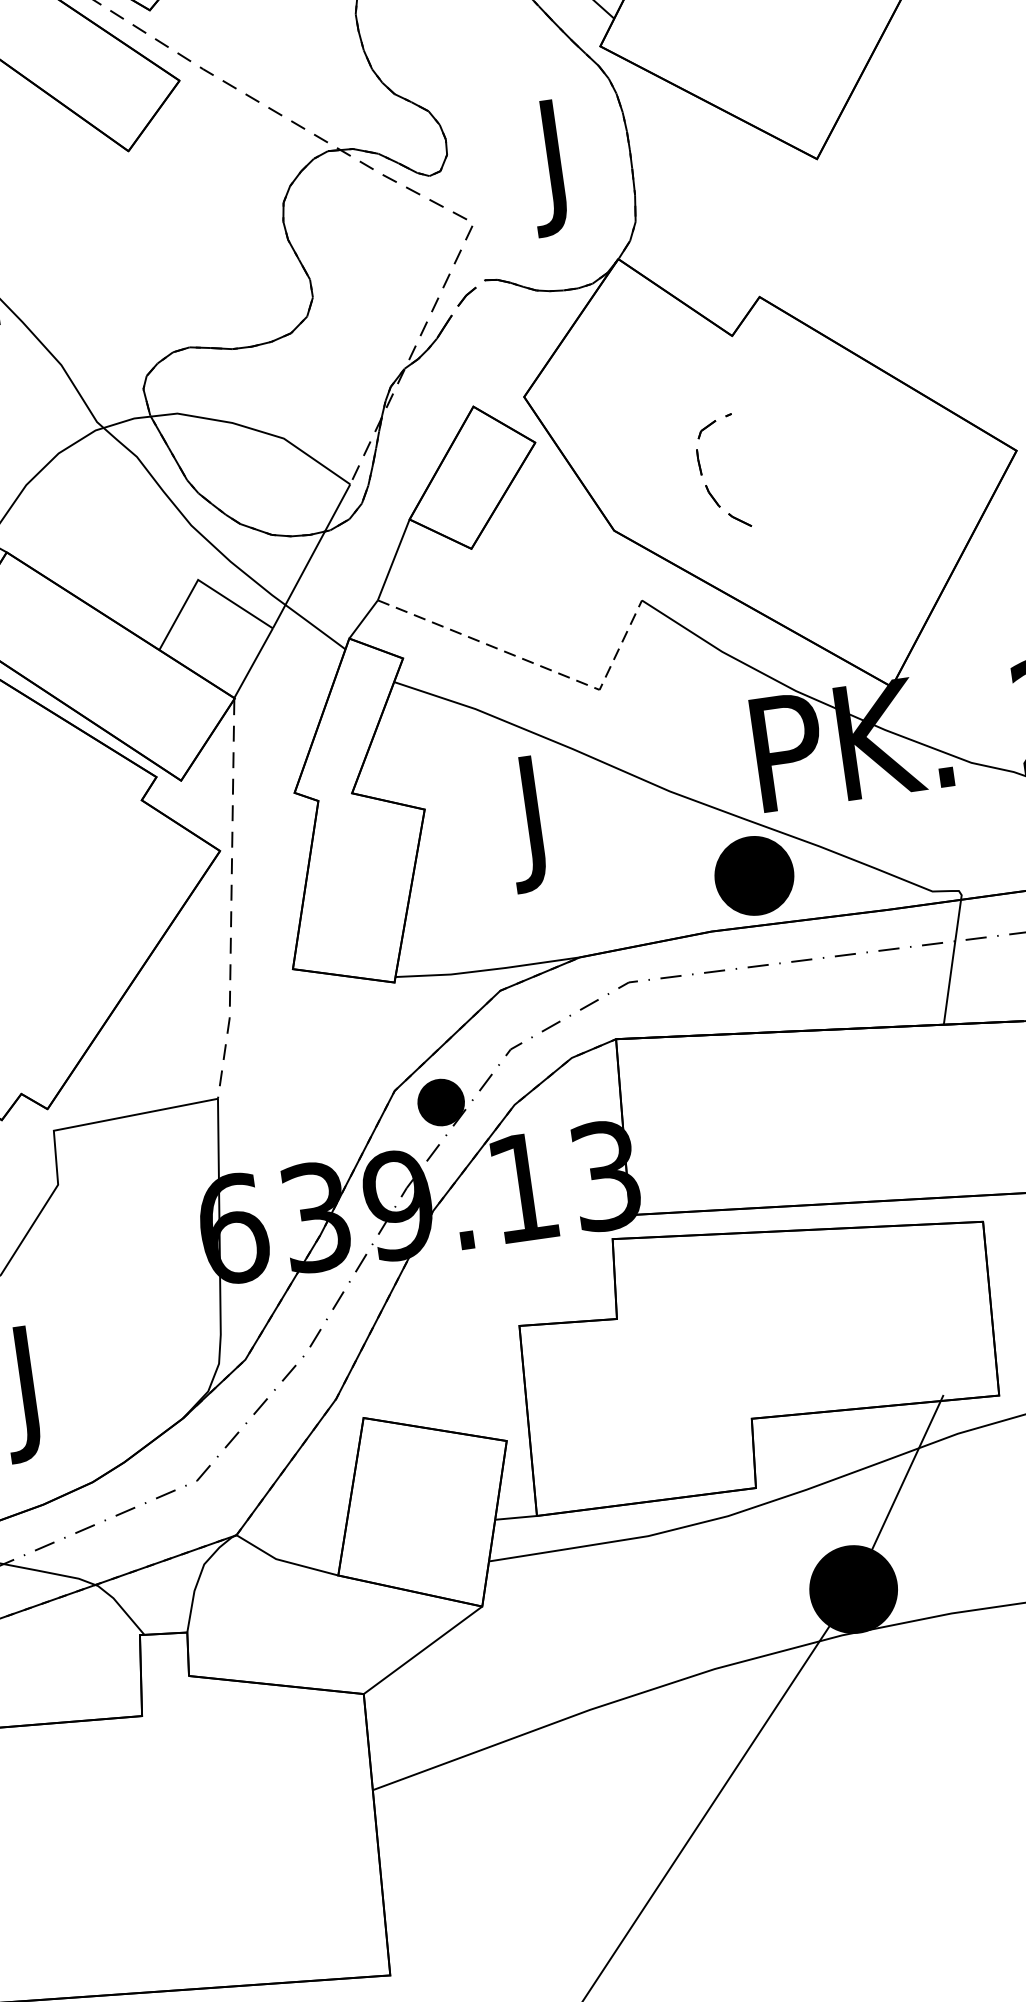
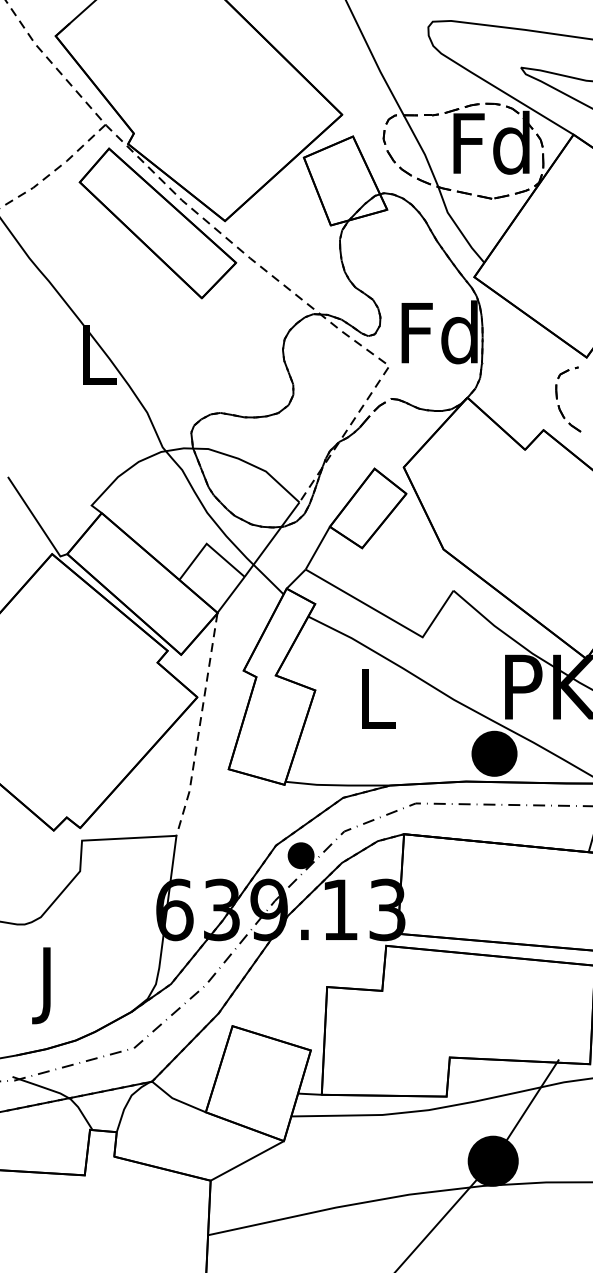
text: (554, 164) -> (439, 339), J -> Fd
part: (707, 485) -> (559, 405), moved
line: (536, 663) -> (389, 617), dashed -> solid
text: (537, 822) -> (377, 706), J -> L

